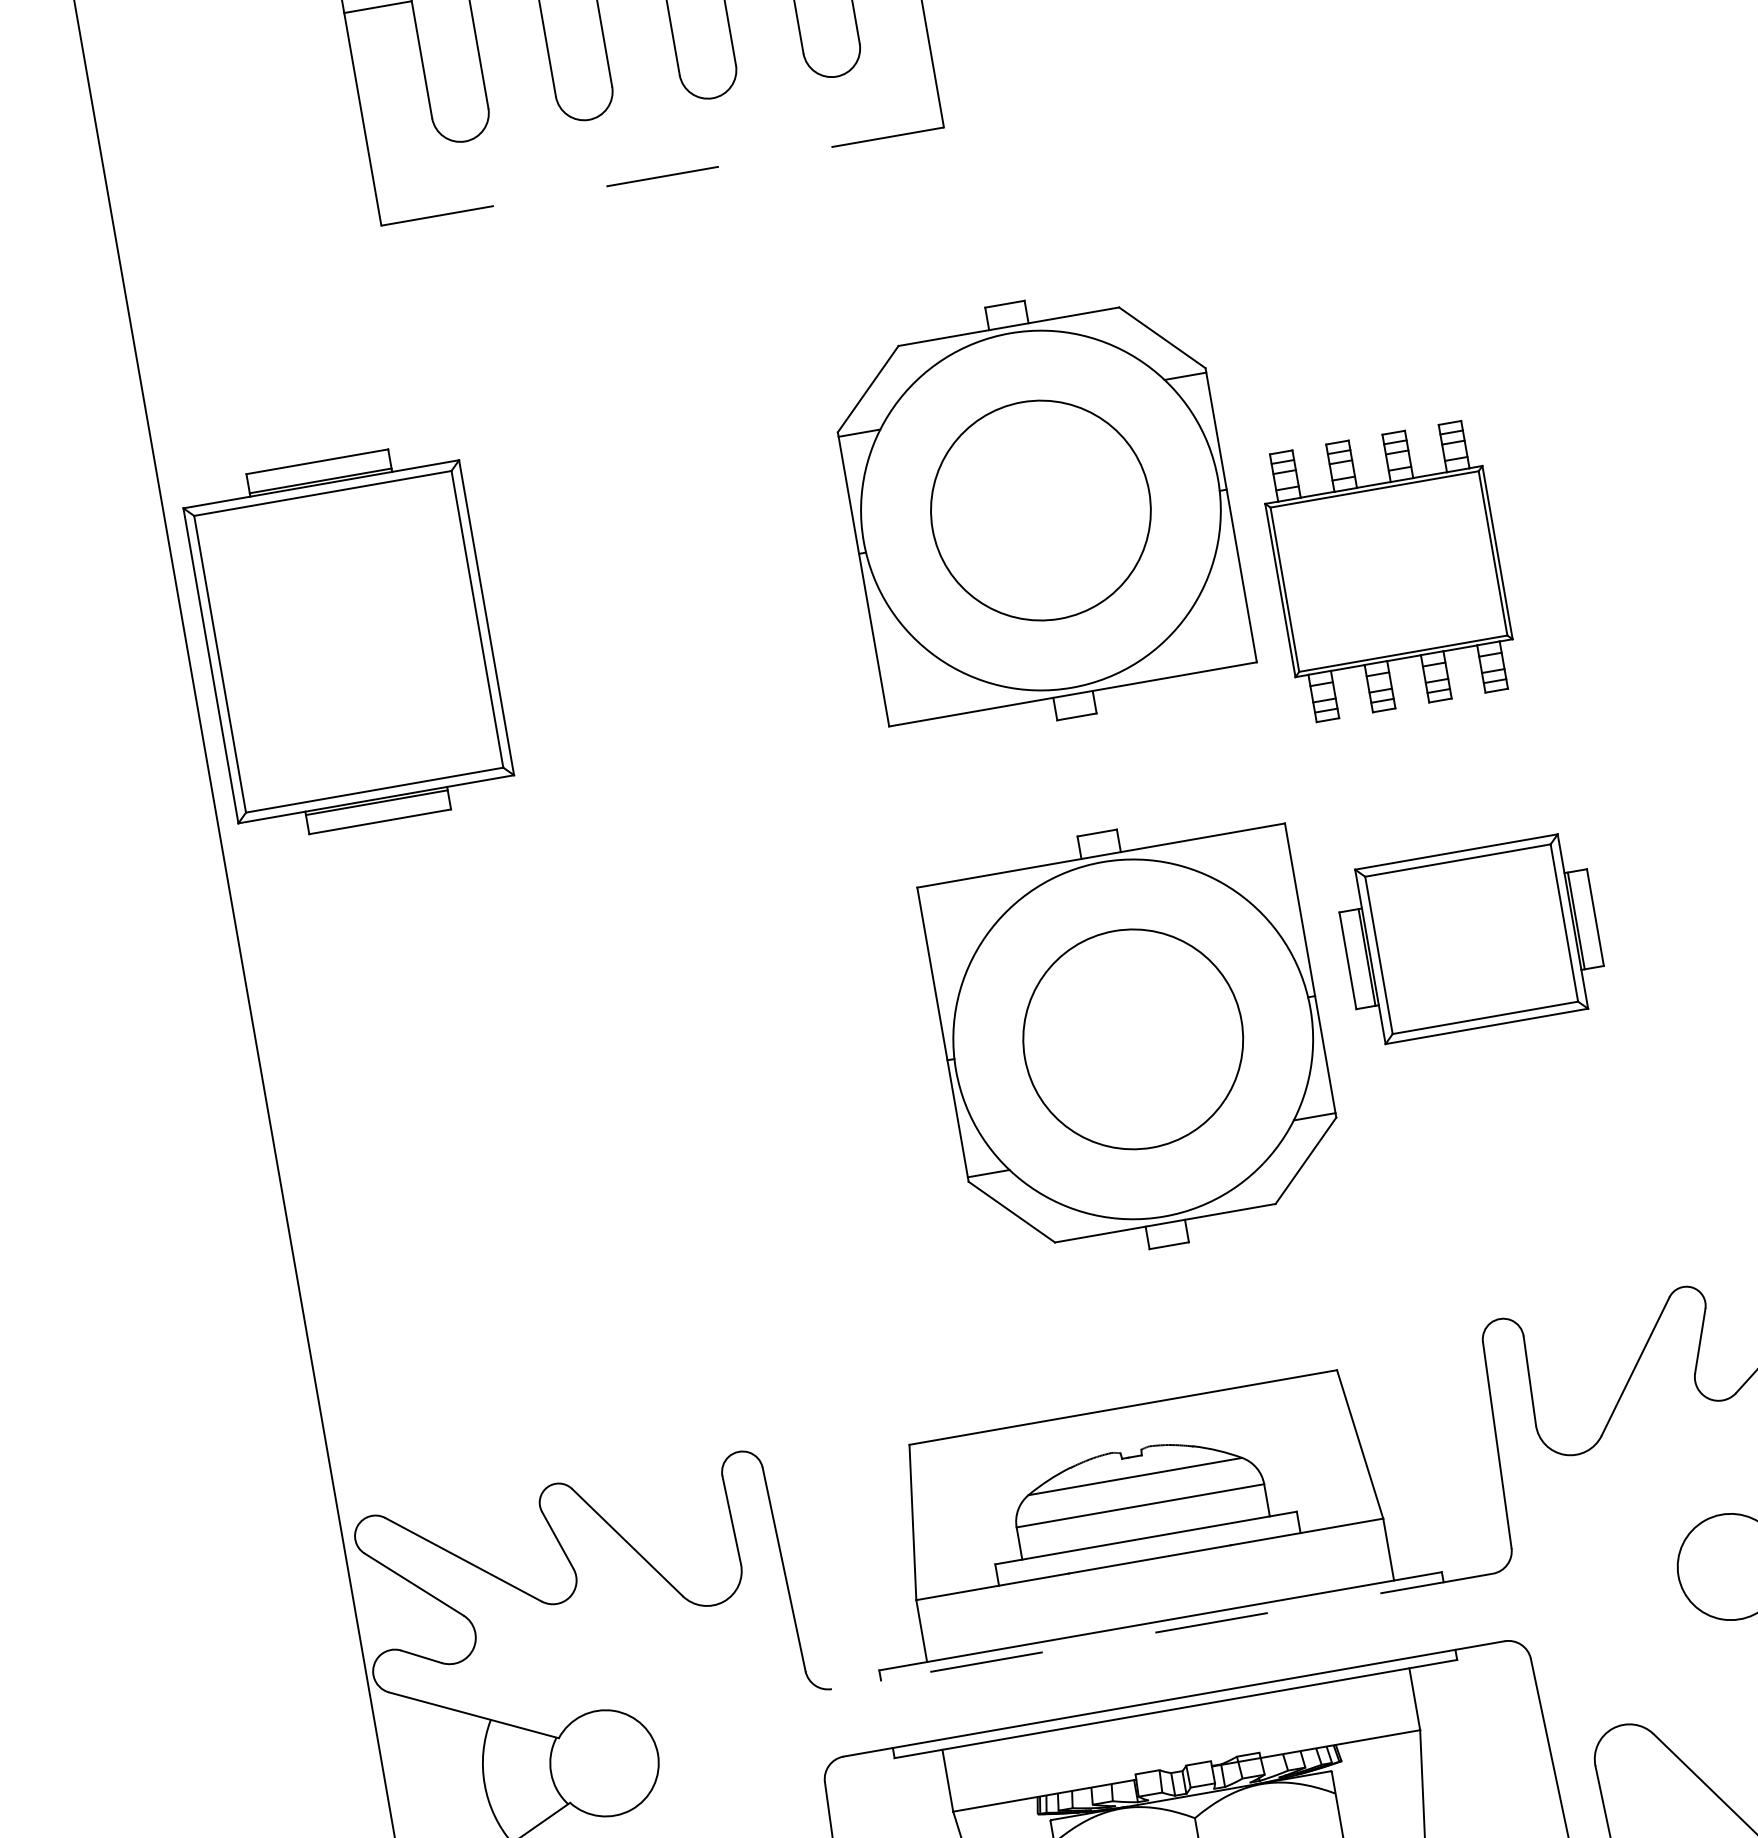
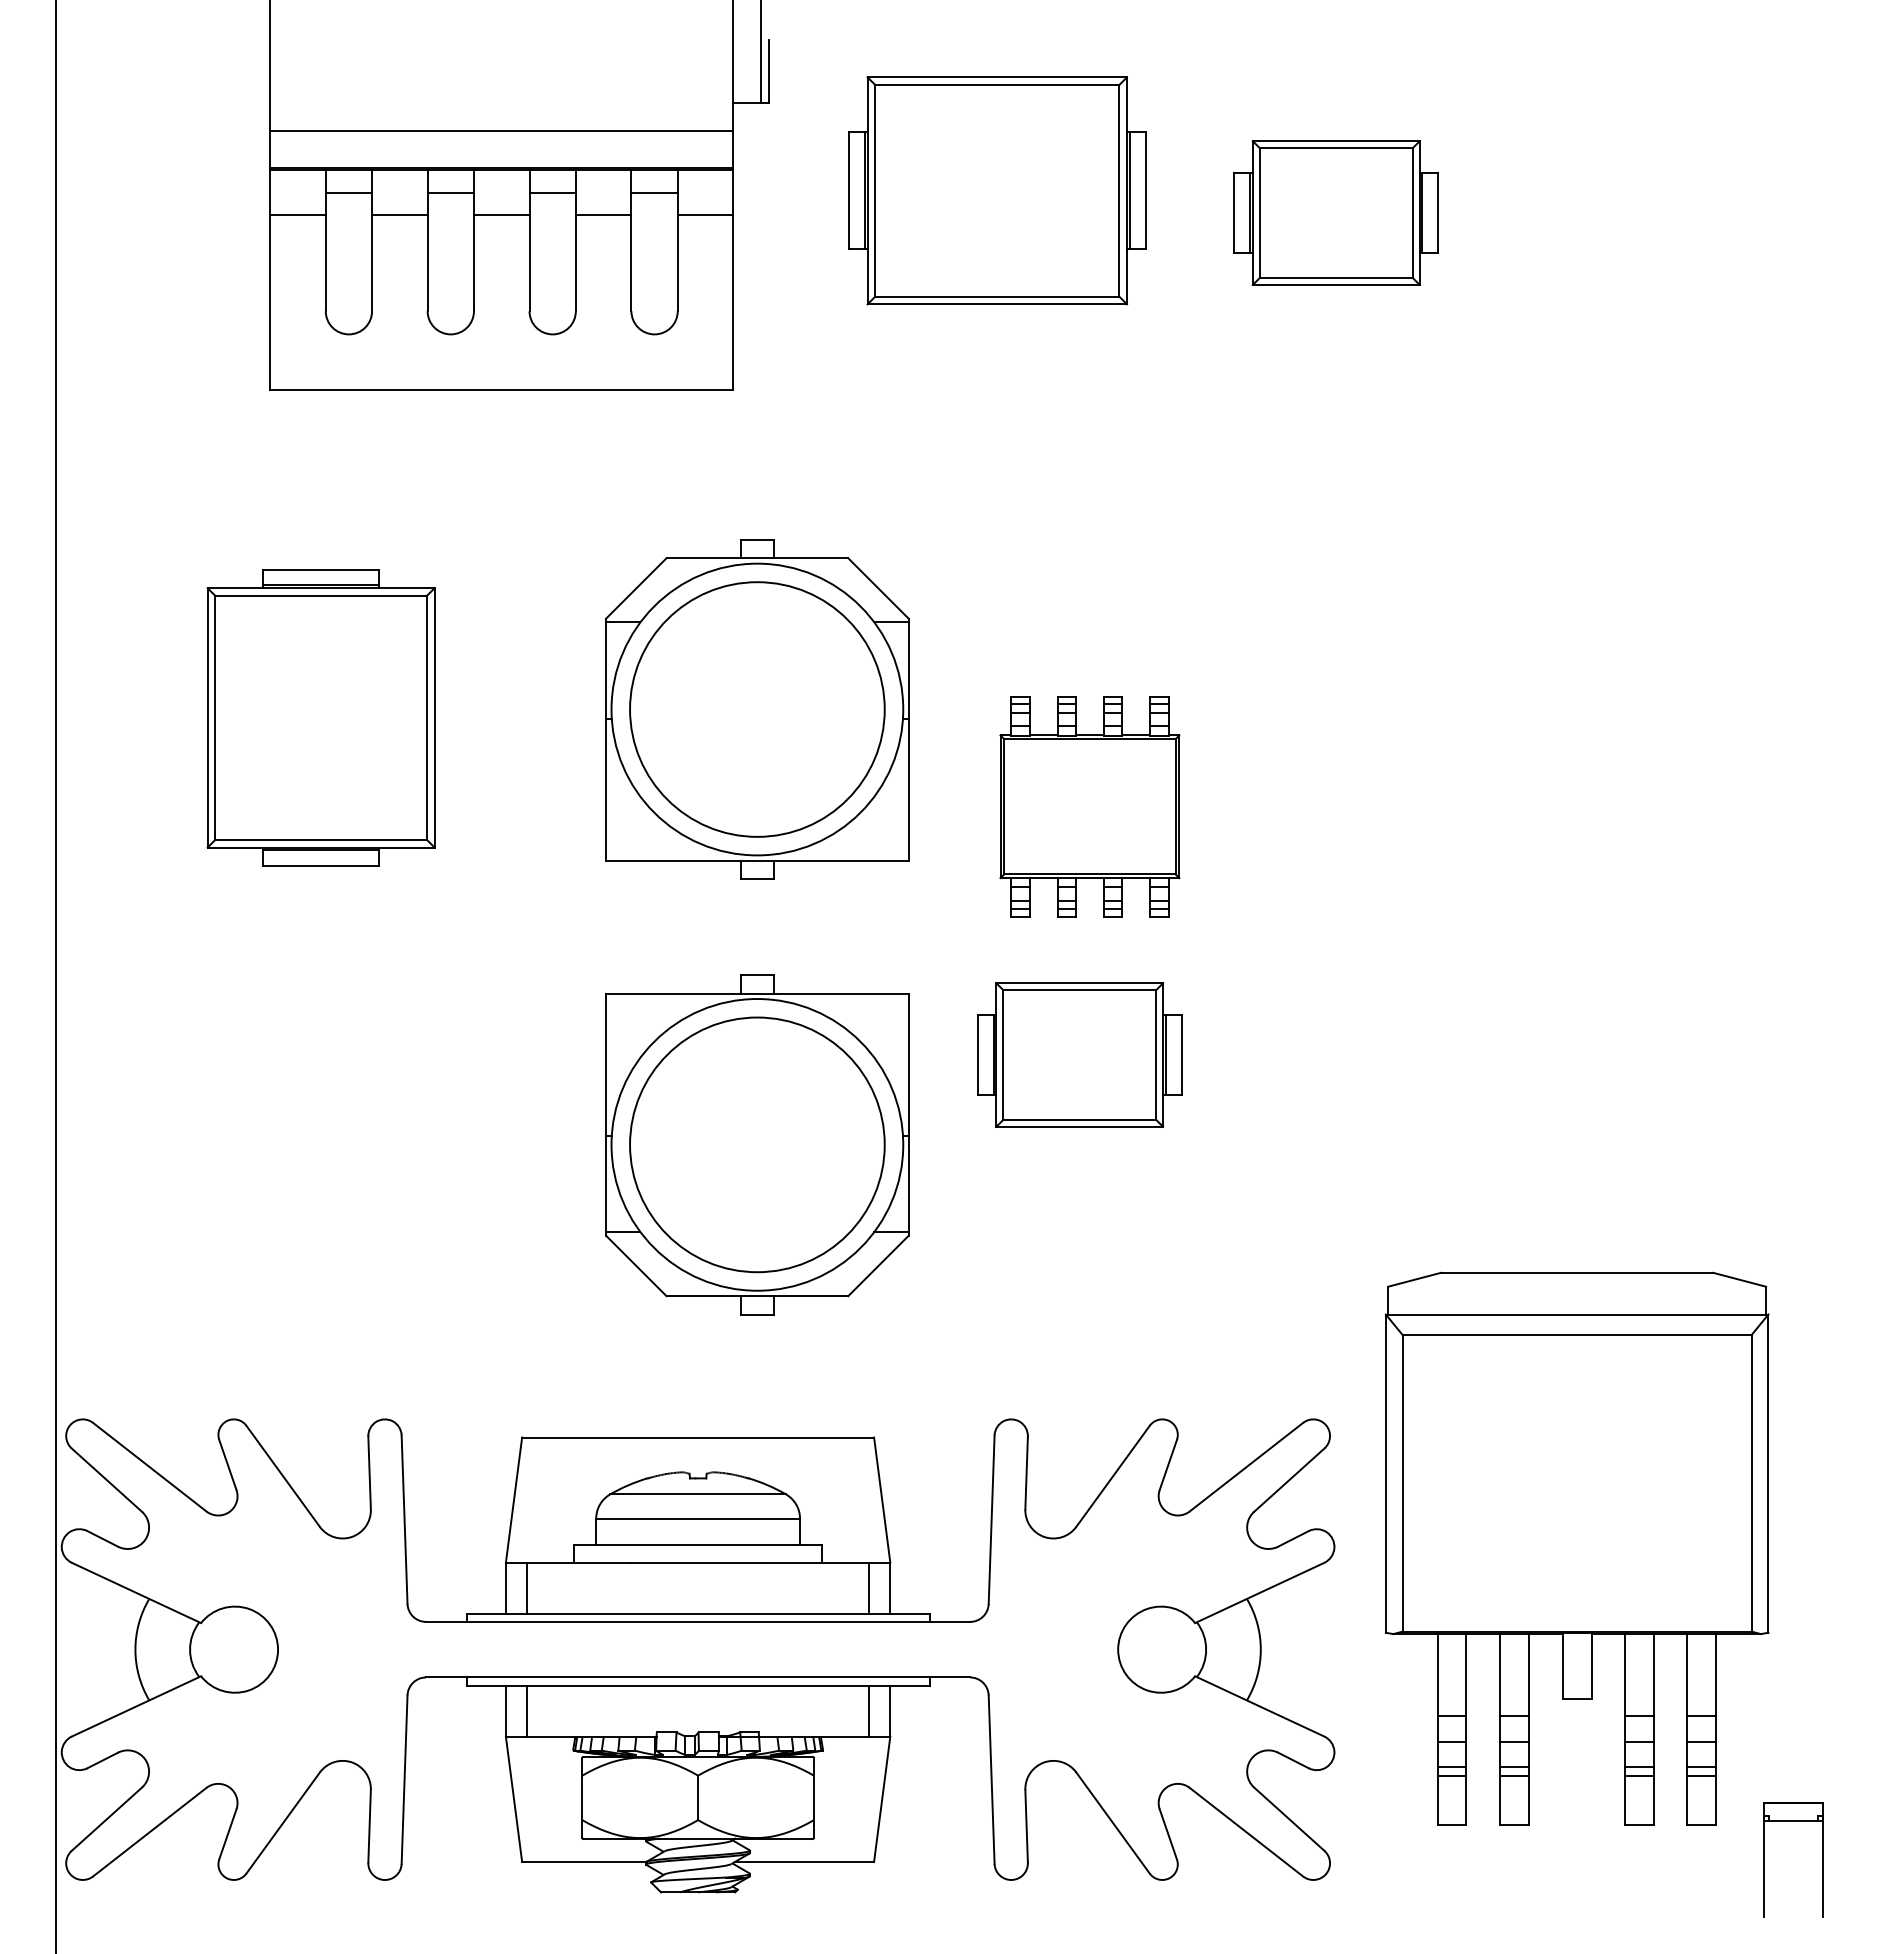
line: (662, 176) -> (501, 389), dashed -> solid
circle: (1041, 510) -> (757, 709), size x1.43
part: (1388, 571) -> (1089, 806), moved
part: (347, 641) -> (320, 717), moved
part: (1471, 938) -> (1079, 1054), moved
circle: (1133, 1038) -> (757, 1144), size x1.43
line: (1363, 1553) -> (869, 1587), added
line: (946, 1626) -> (526, 1587), added
line: (1161, 1631) -> (697, 1621), dashed -> solid
line: (1389, 1702) -> (869, 1710), added
line: (972, 1775) -> (526, 1710), added

